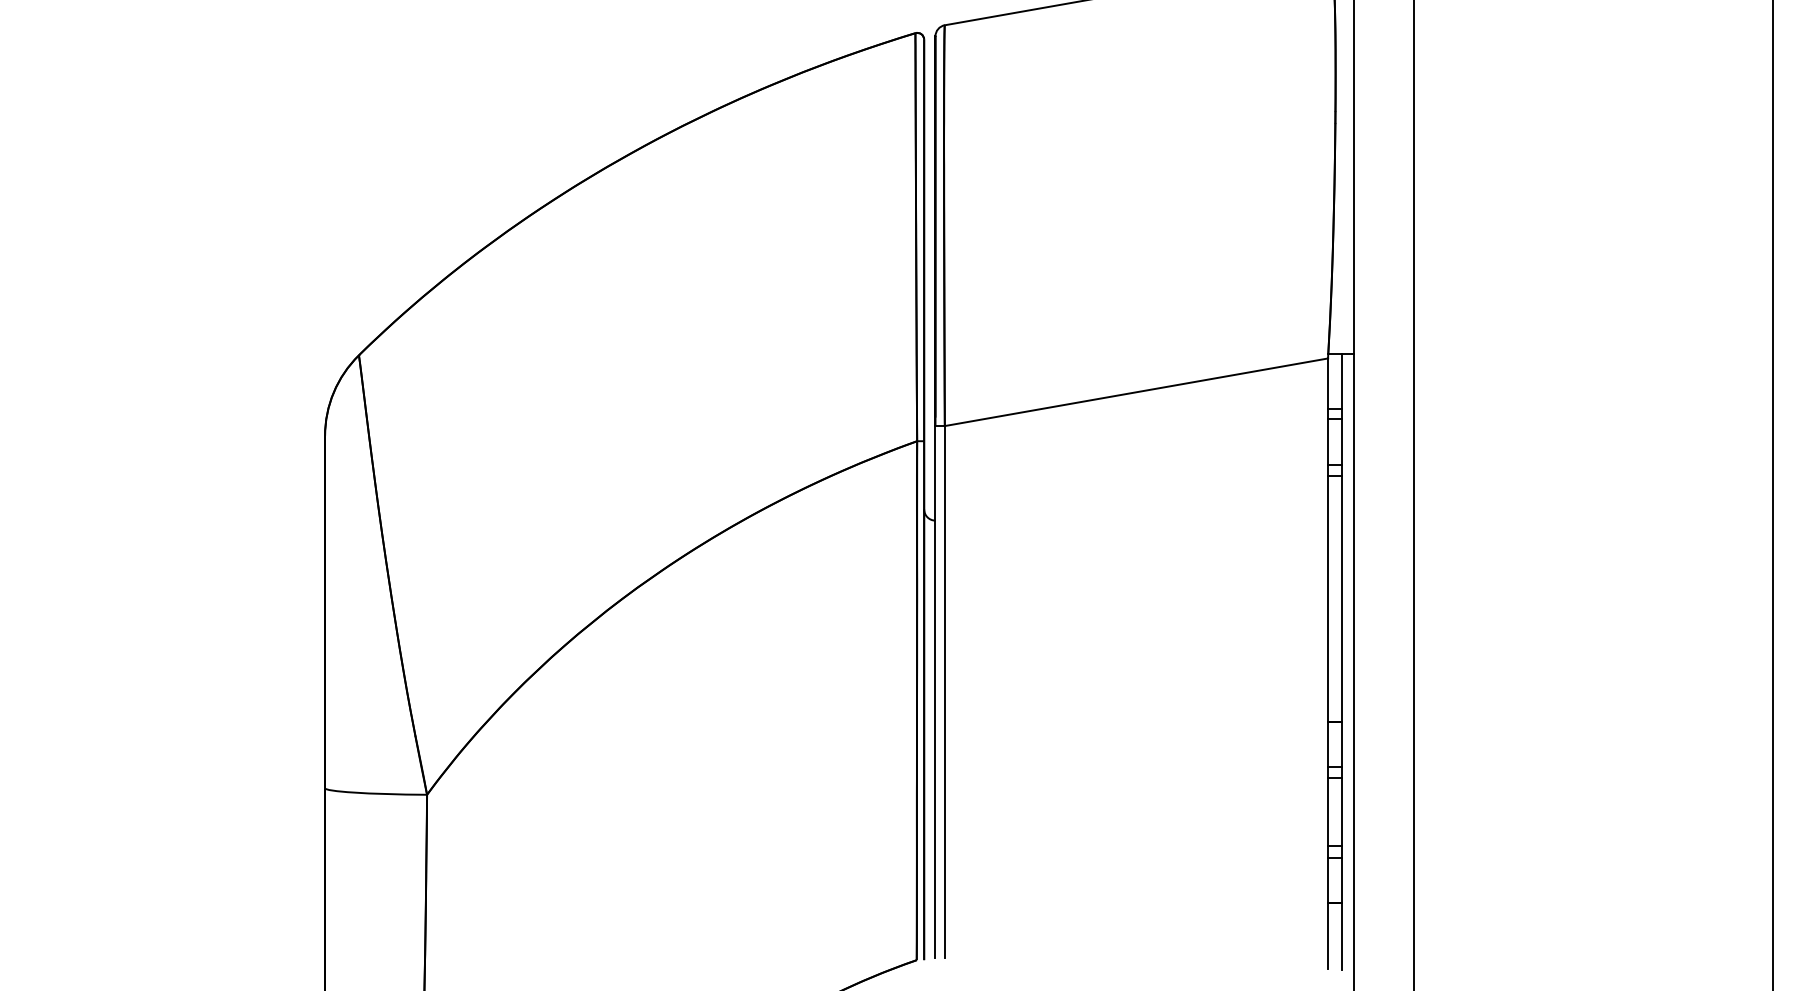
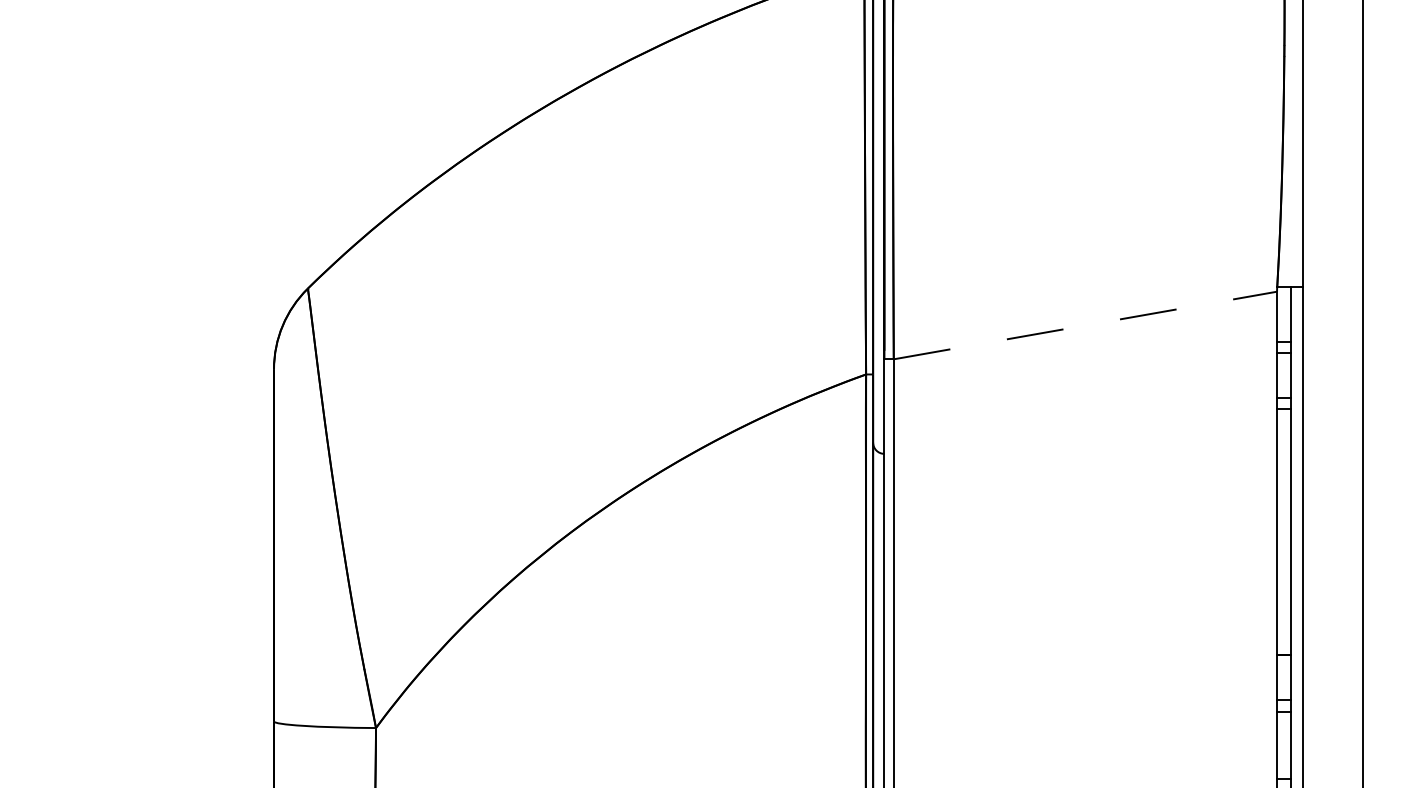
line: (1136, 392) -> (1085, 325), solid -> dashed

